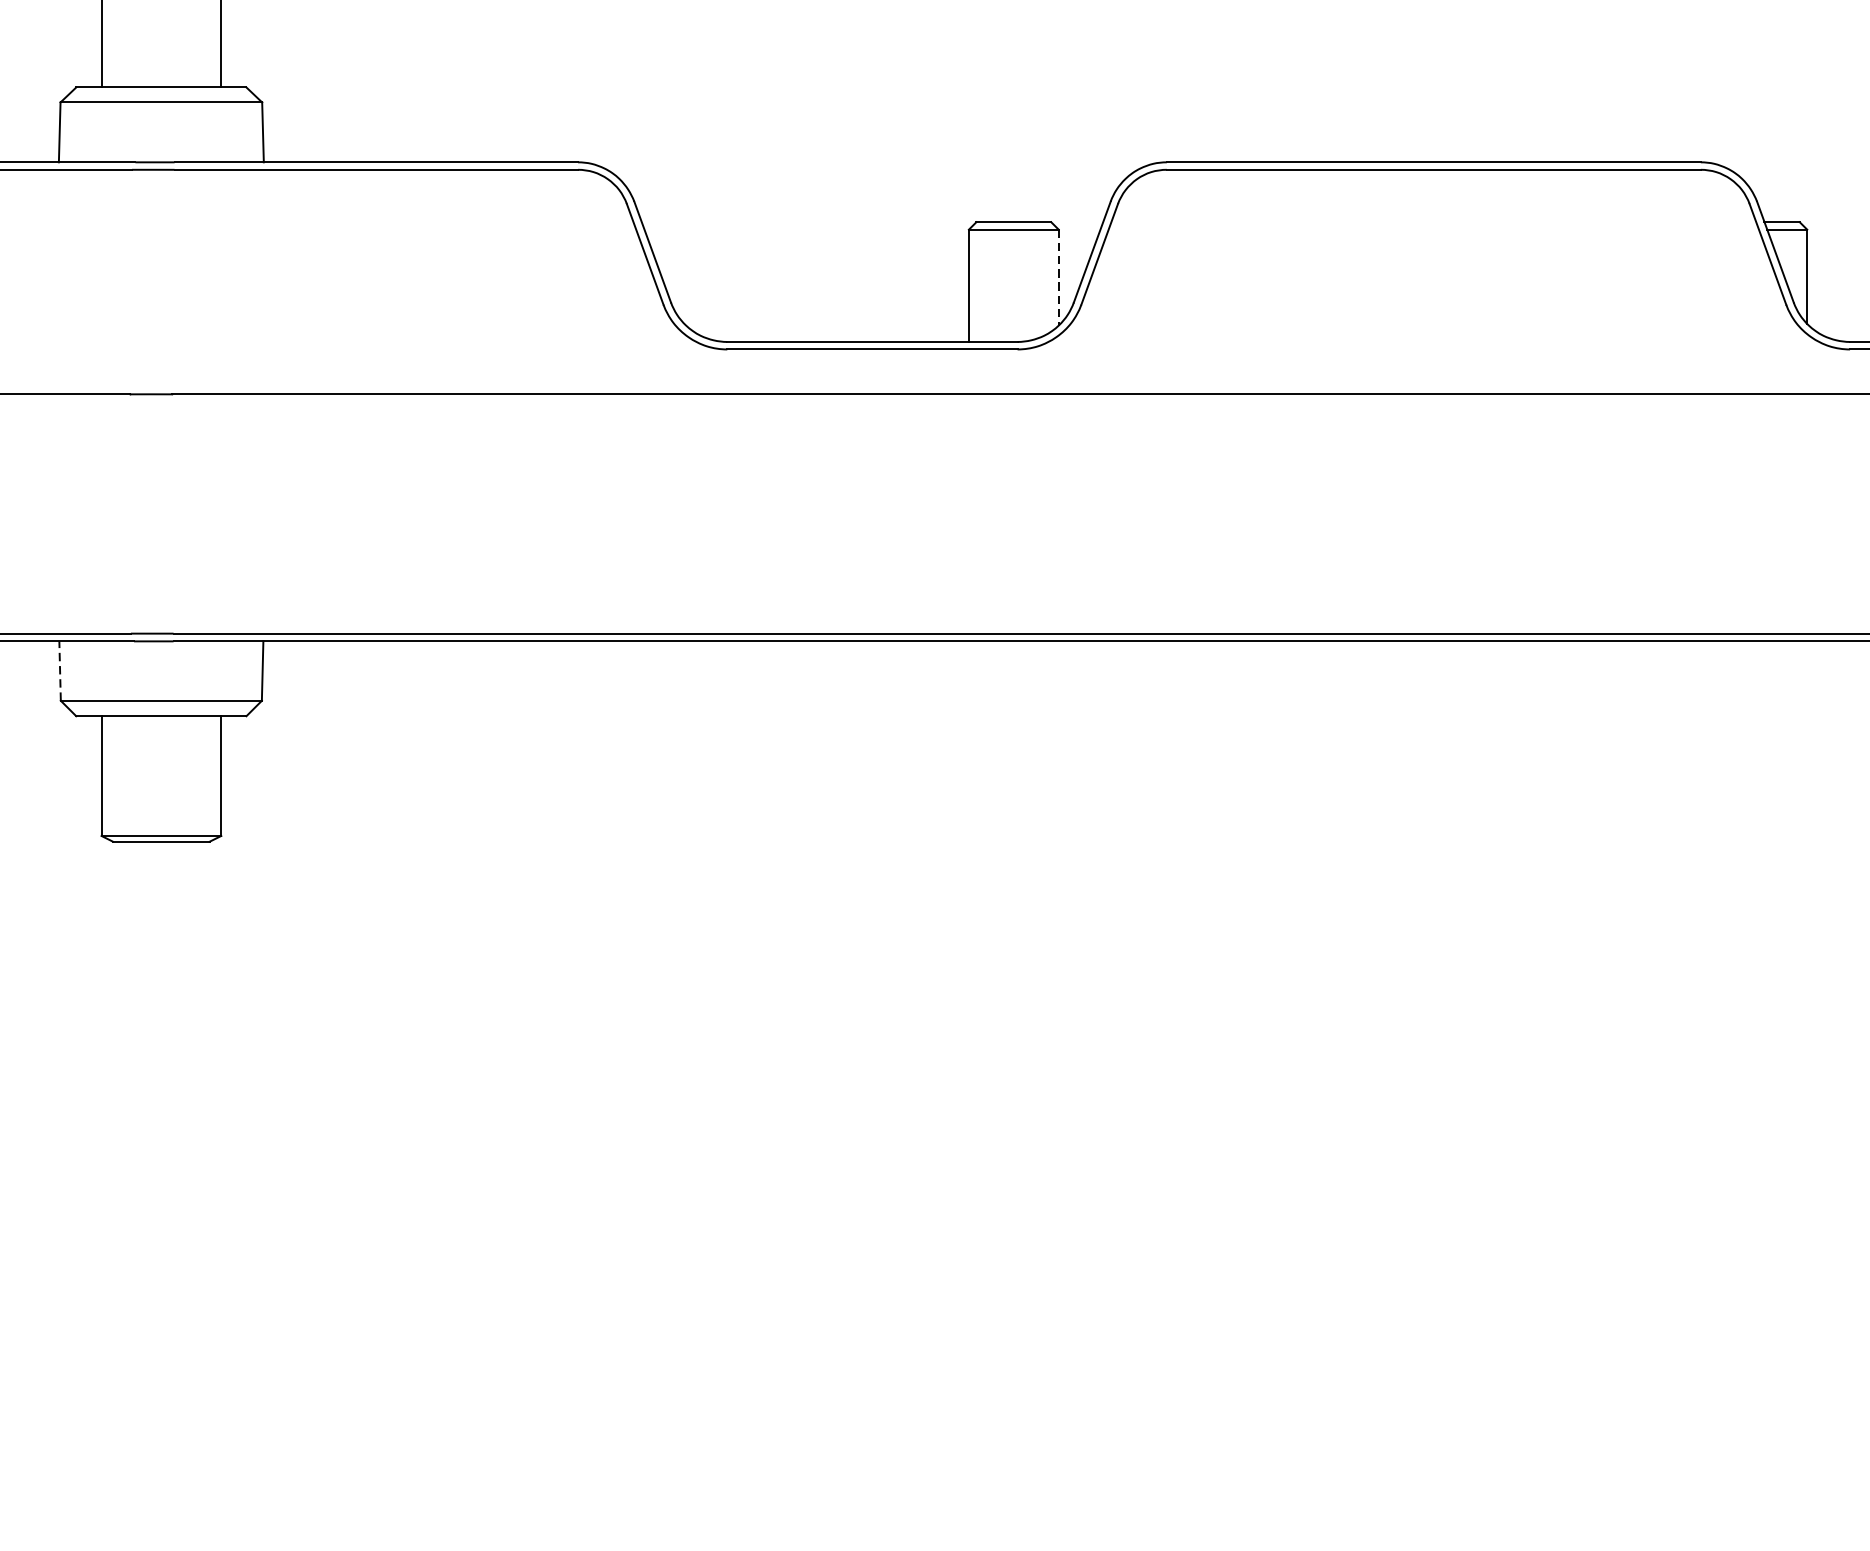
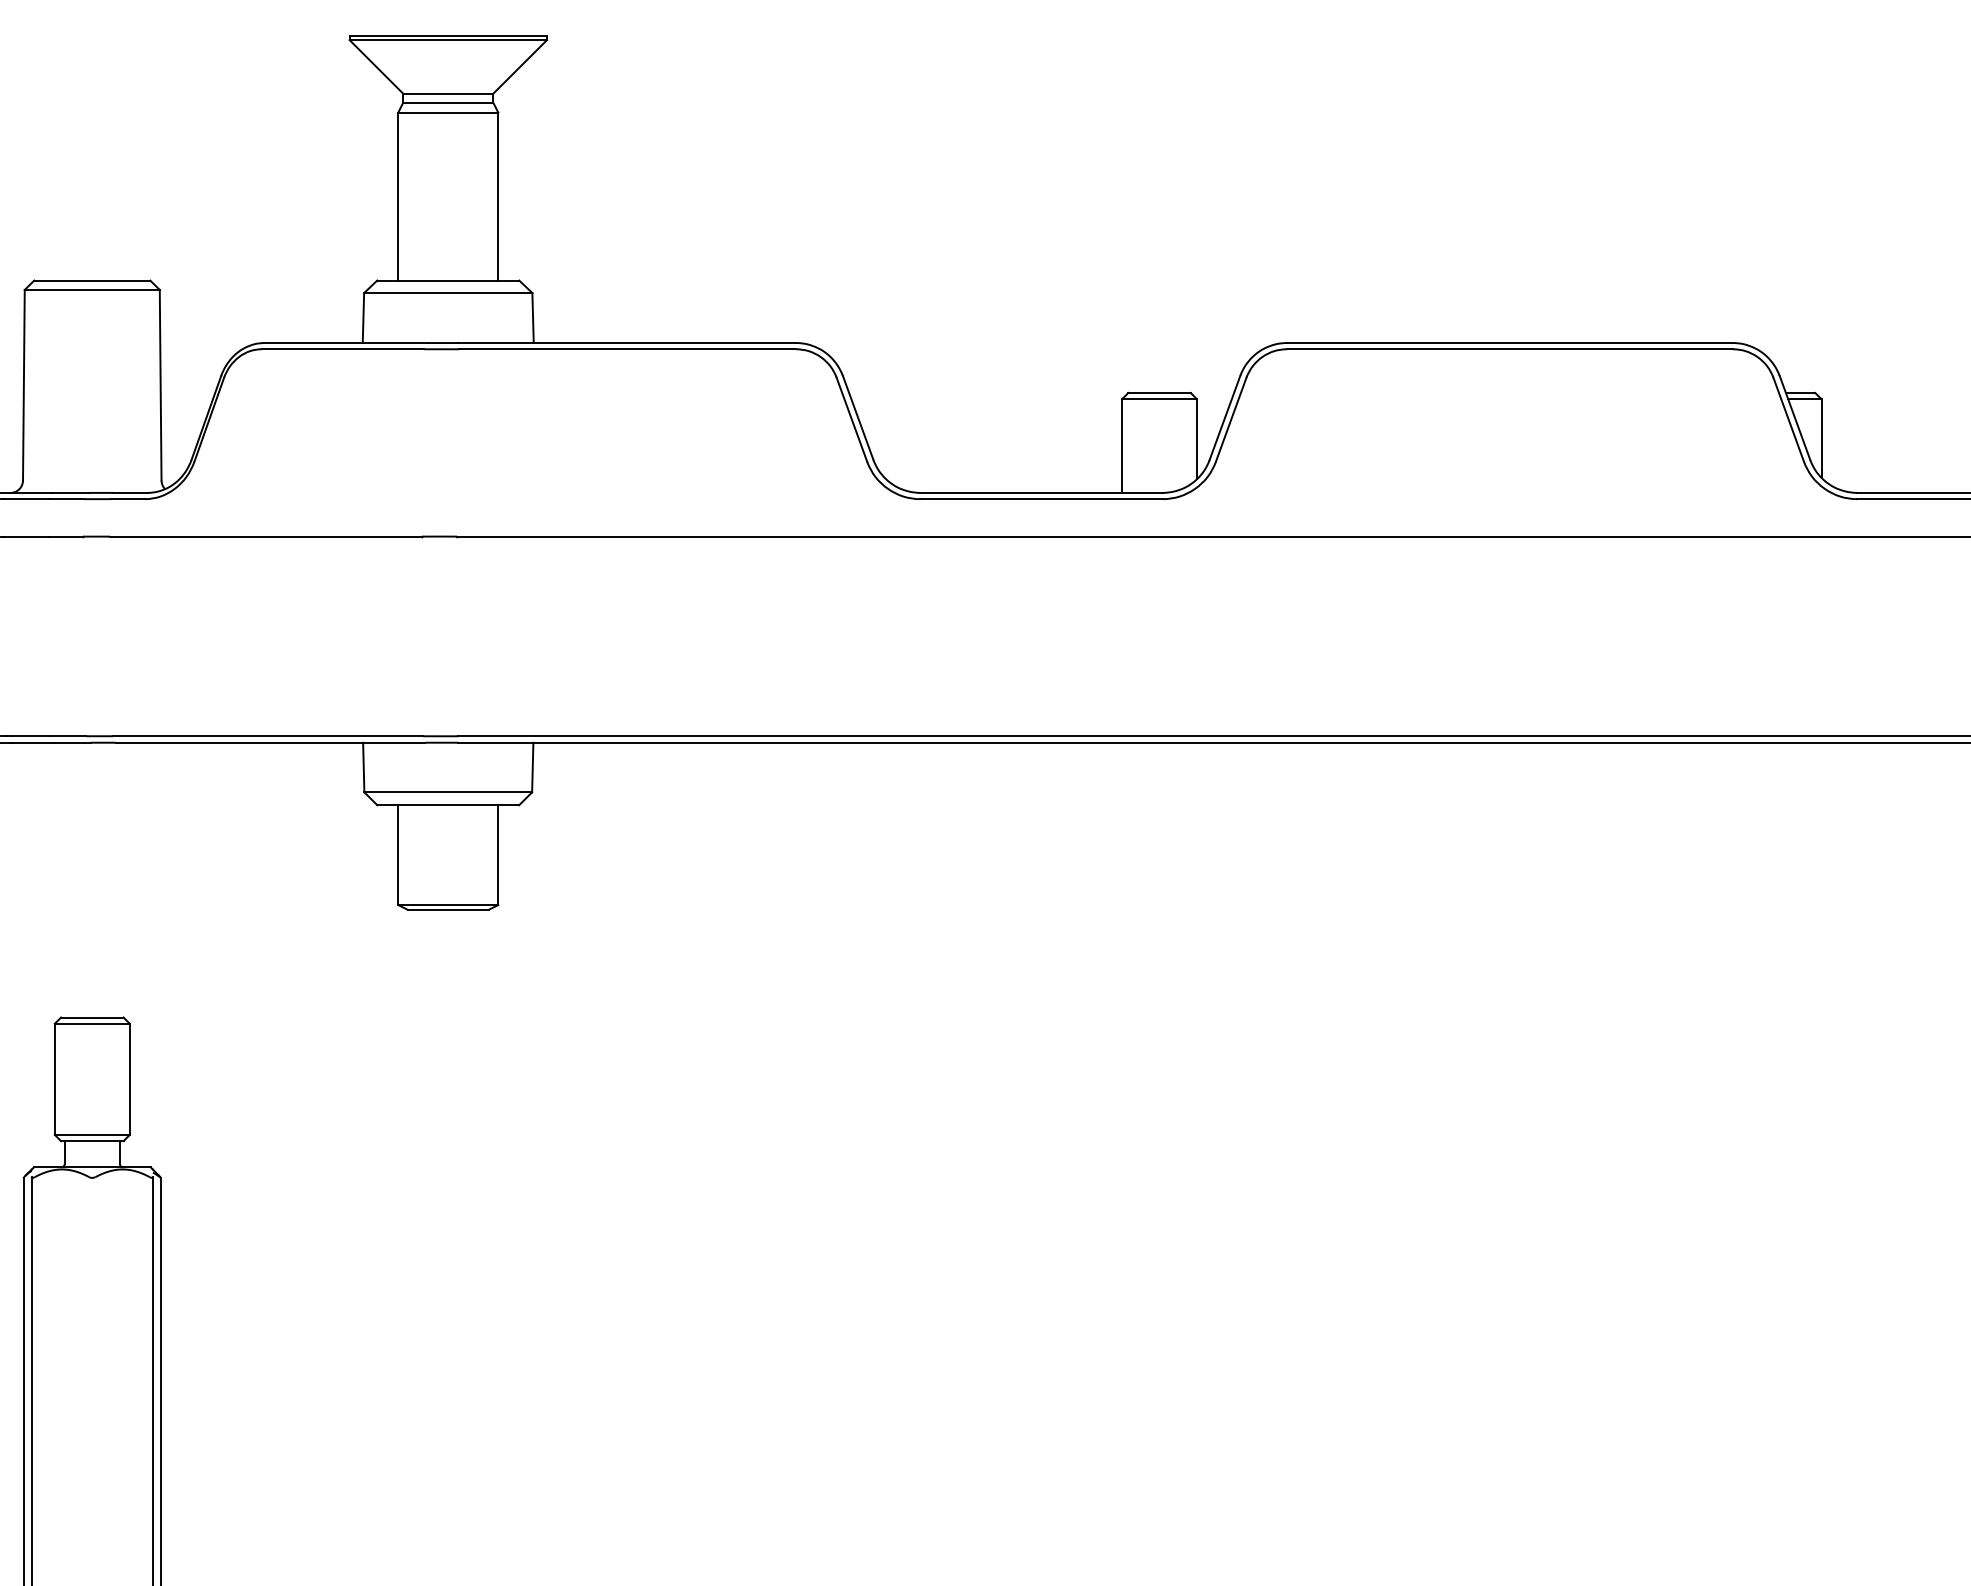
line: (1059, 277) -> (1197, 439), dashed -> solid
line: (59, 671) -> (363, 767), dashed -> solid

